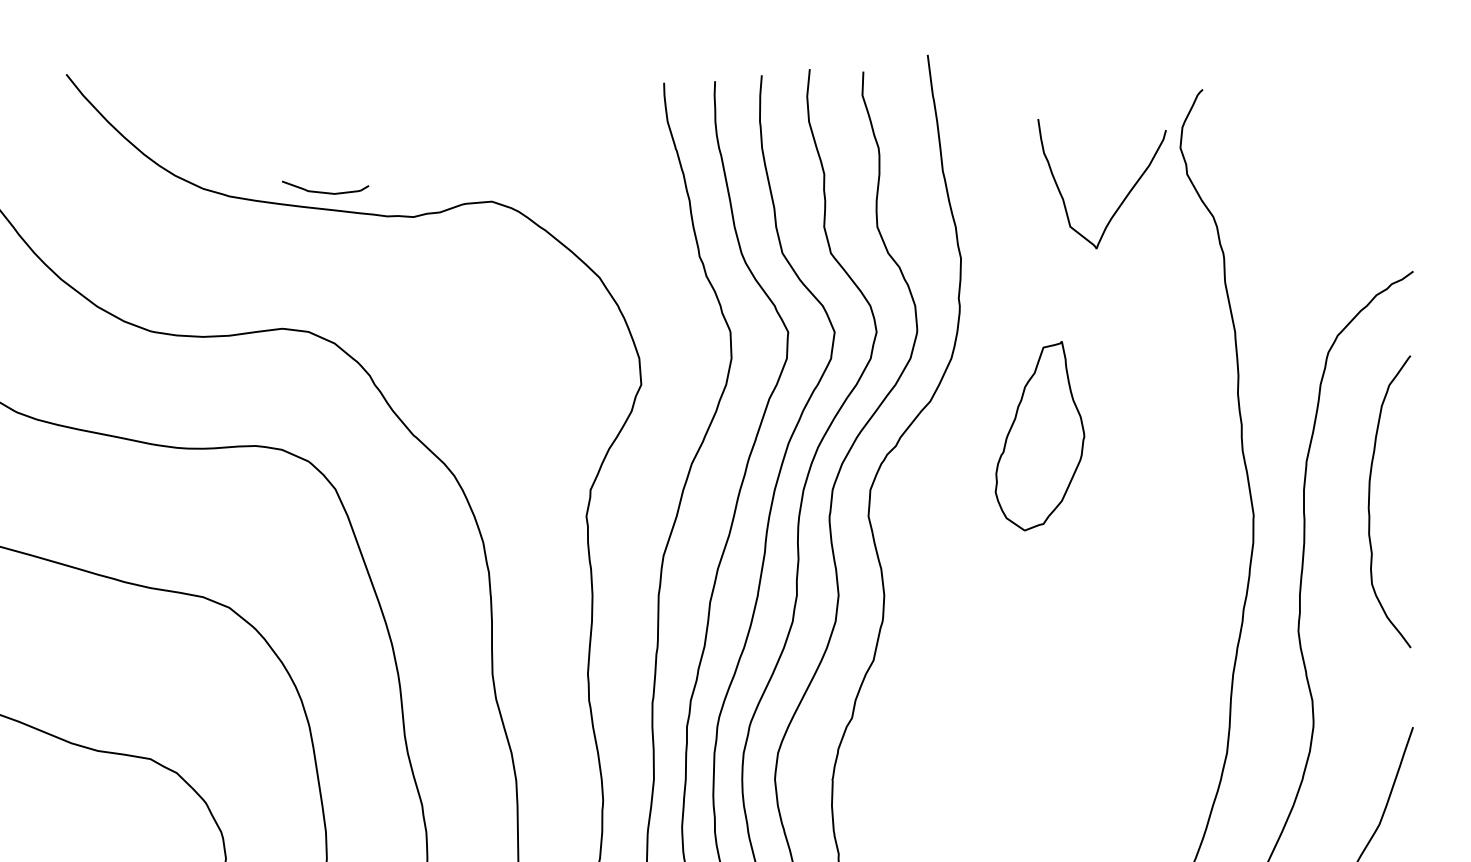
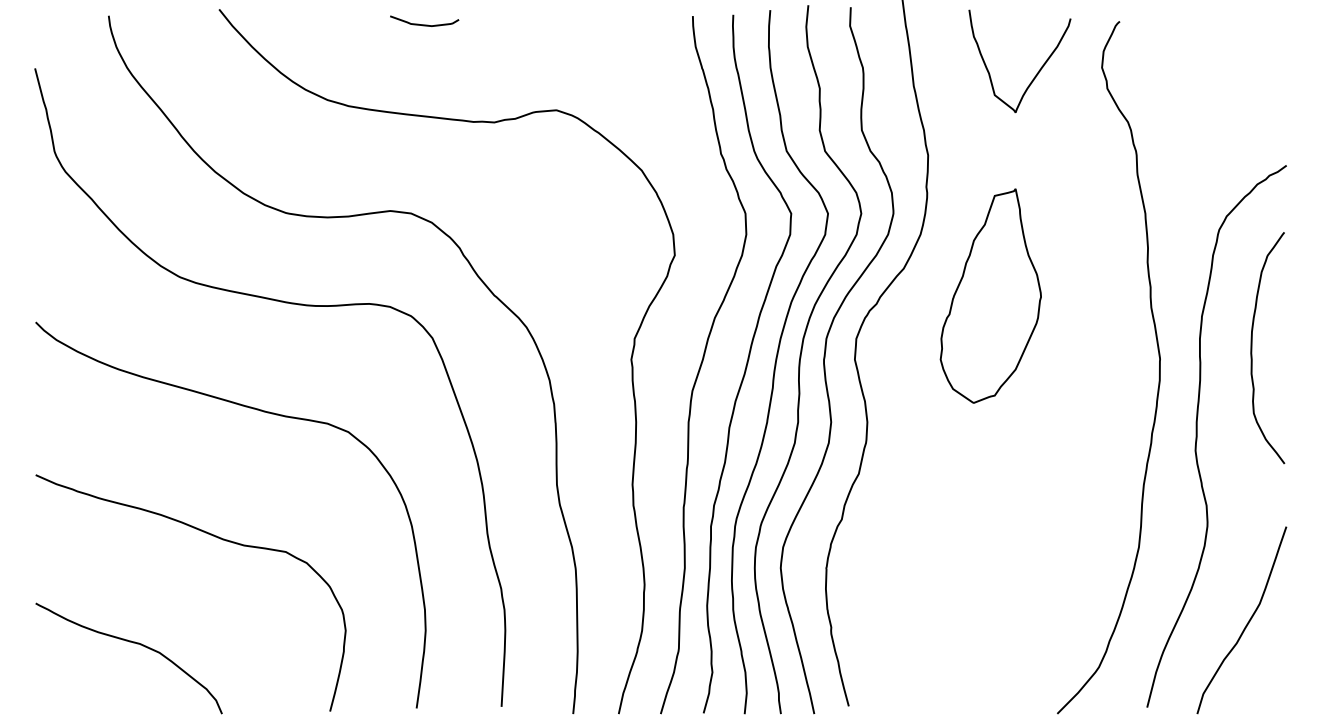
curve: (325, 191) -> (424, 24), moved
curve: (1122, 199) -> (1036, 73), moved
part: (1039, 435) -> (990, 295), size x1.43

